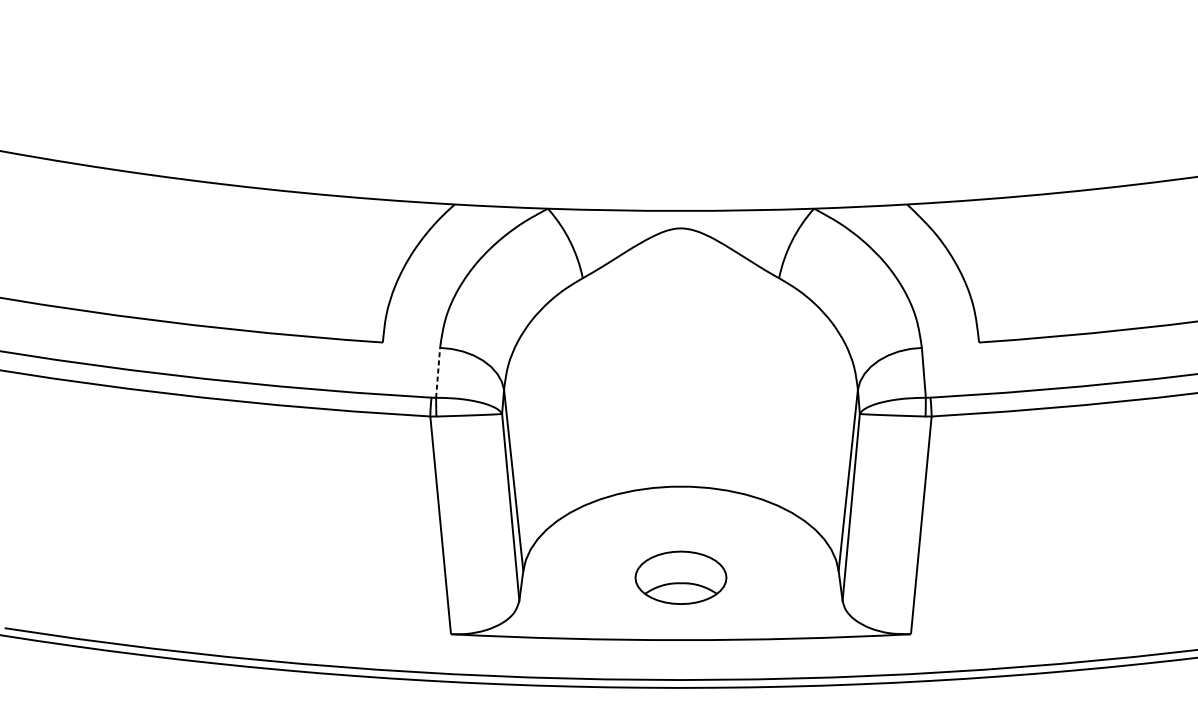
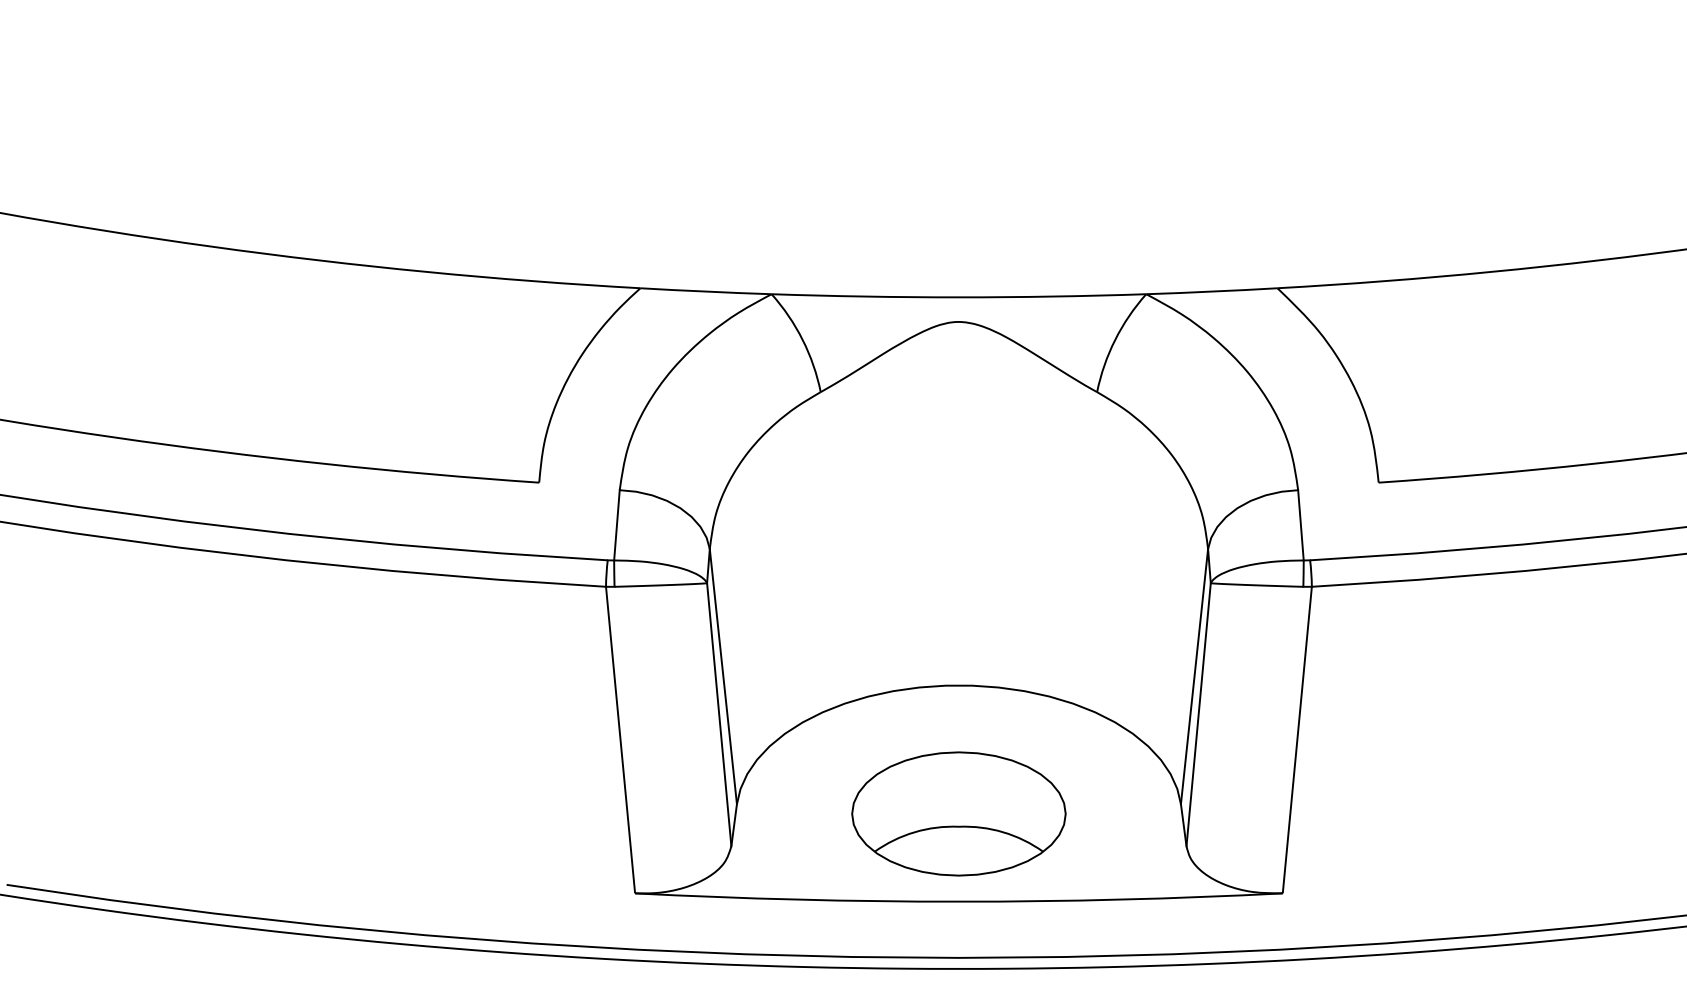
line: (437, 372) -> (616, 524), dashed -> solid
part: (680, 577) -> (958, 813), size x1.67

